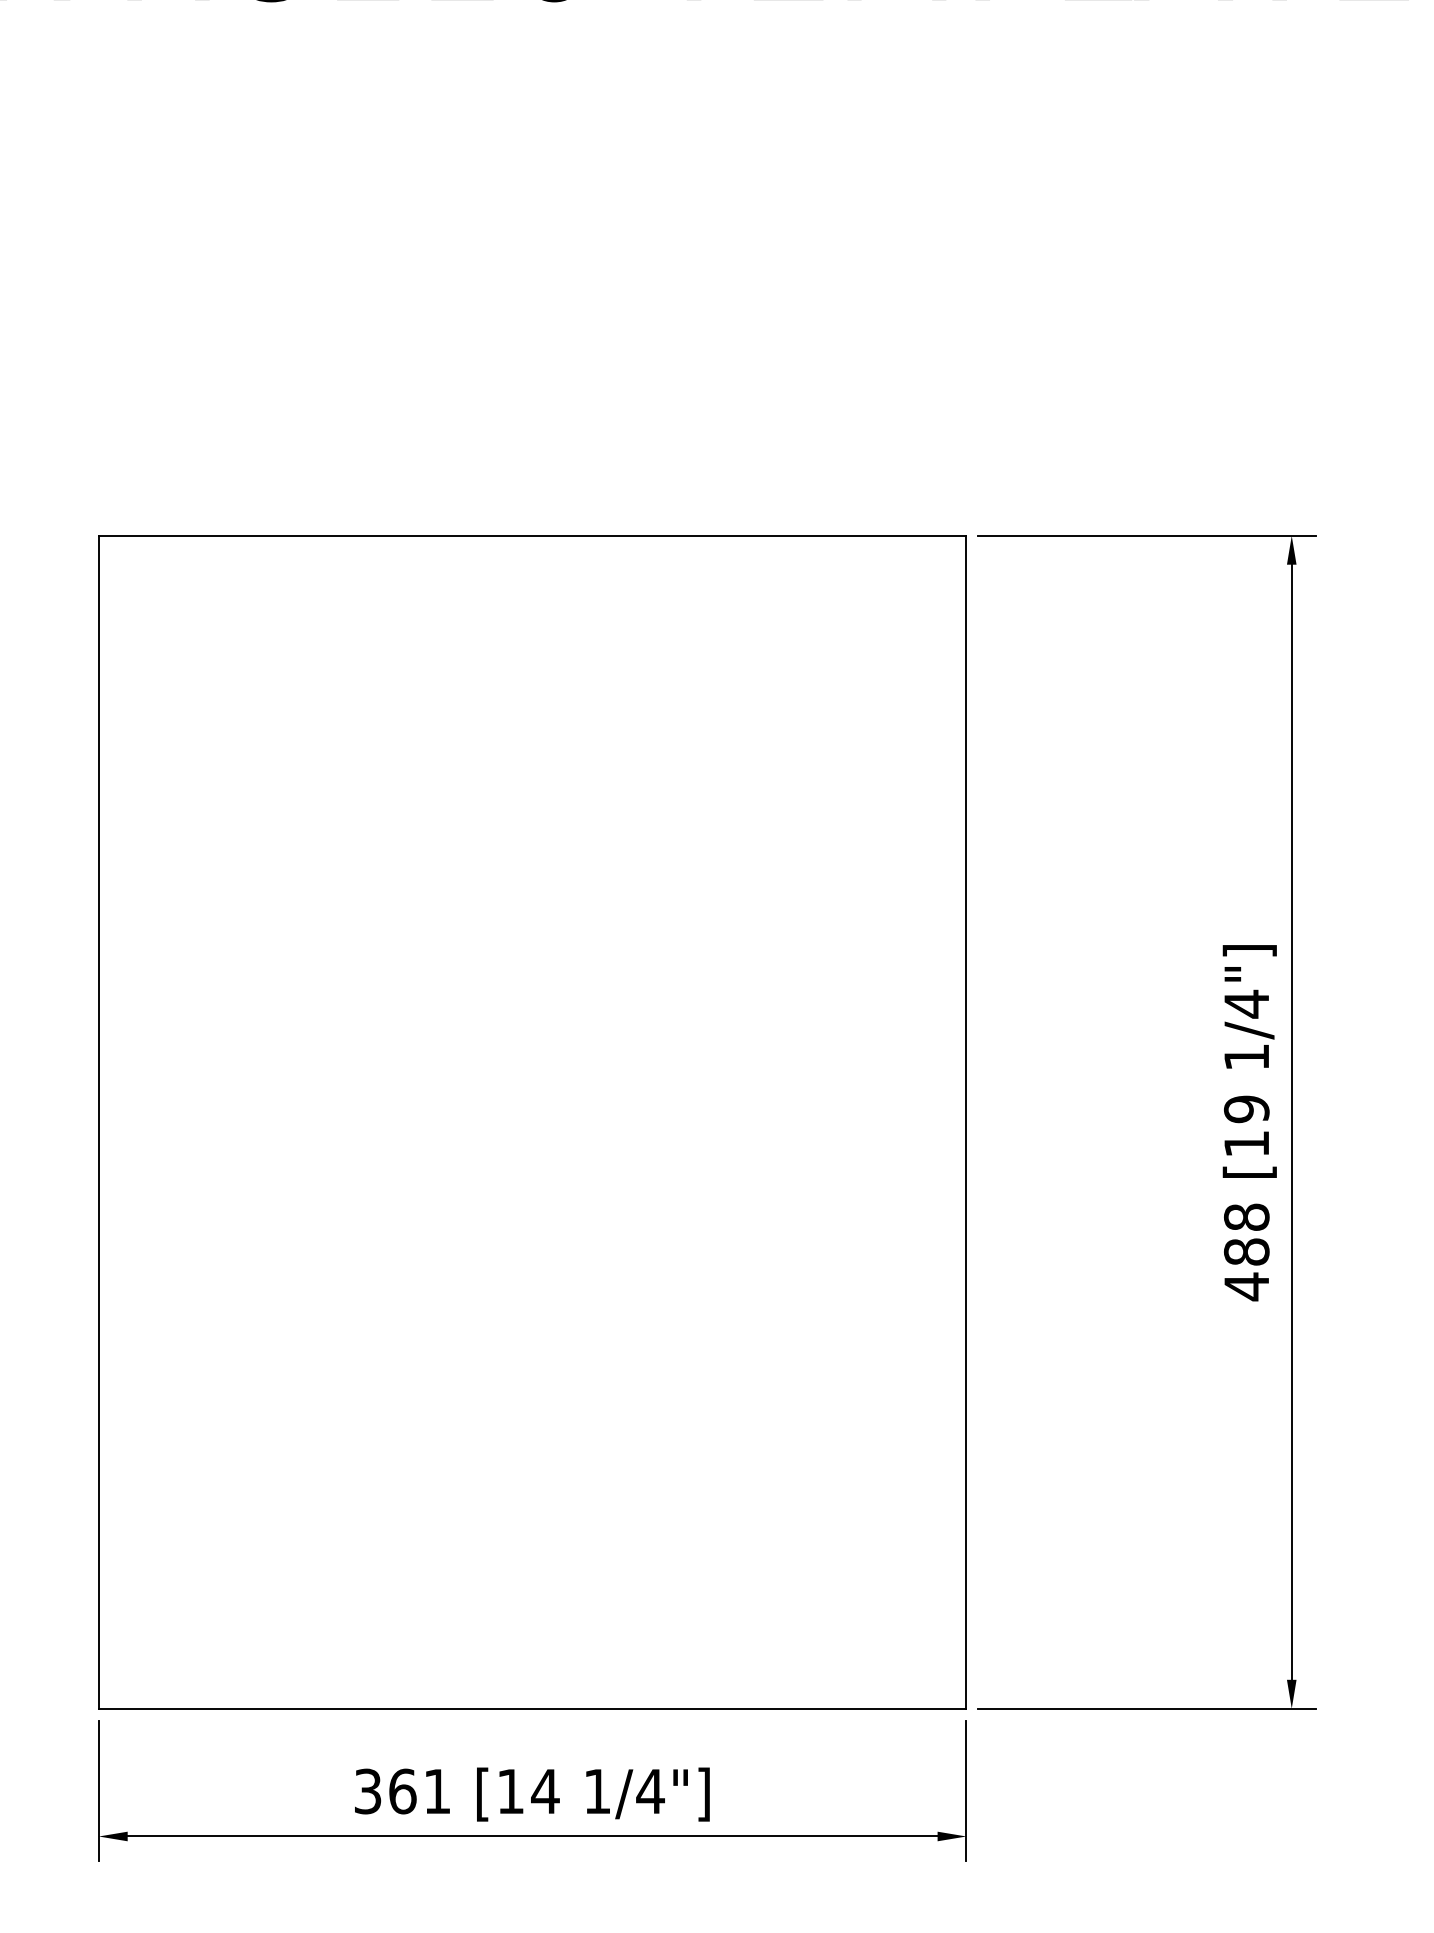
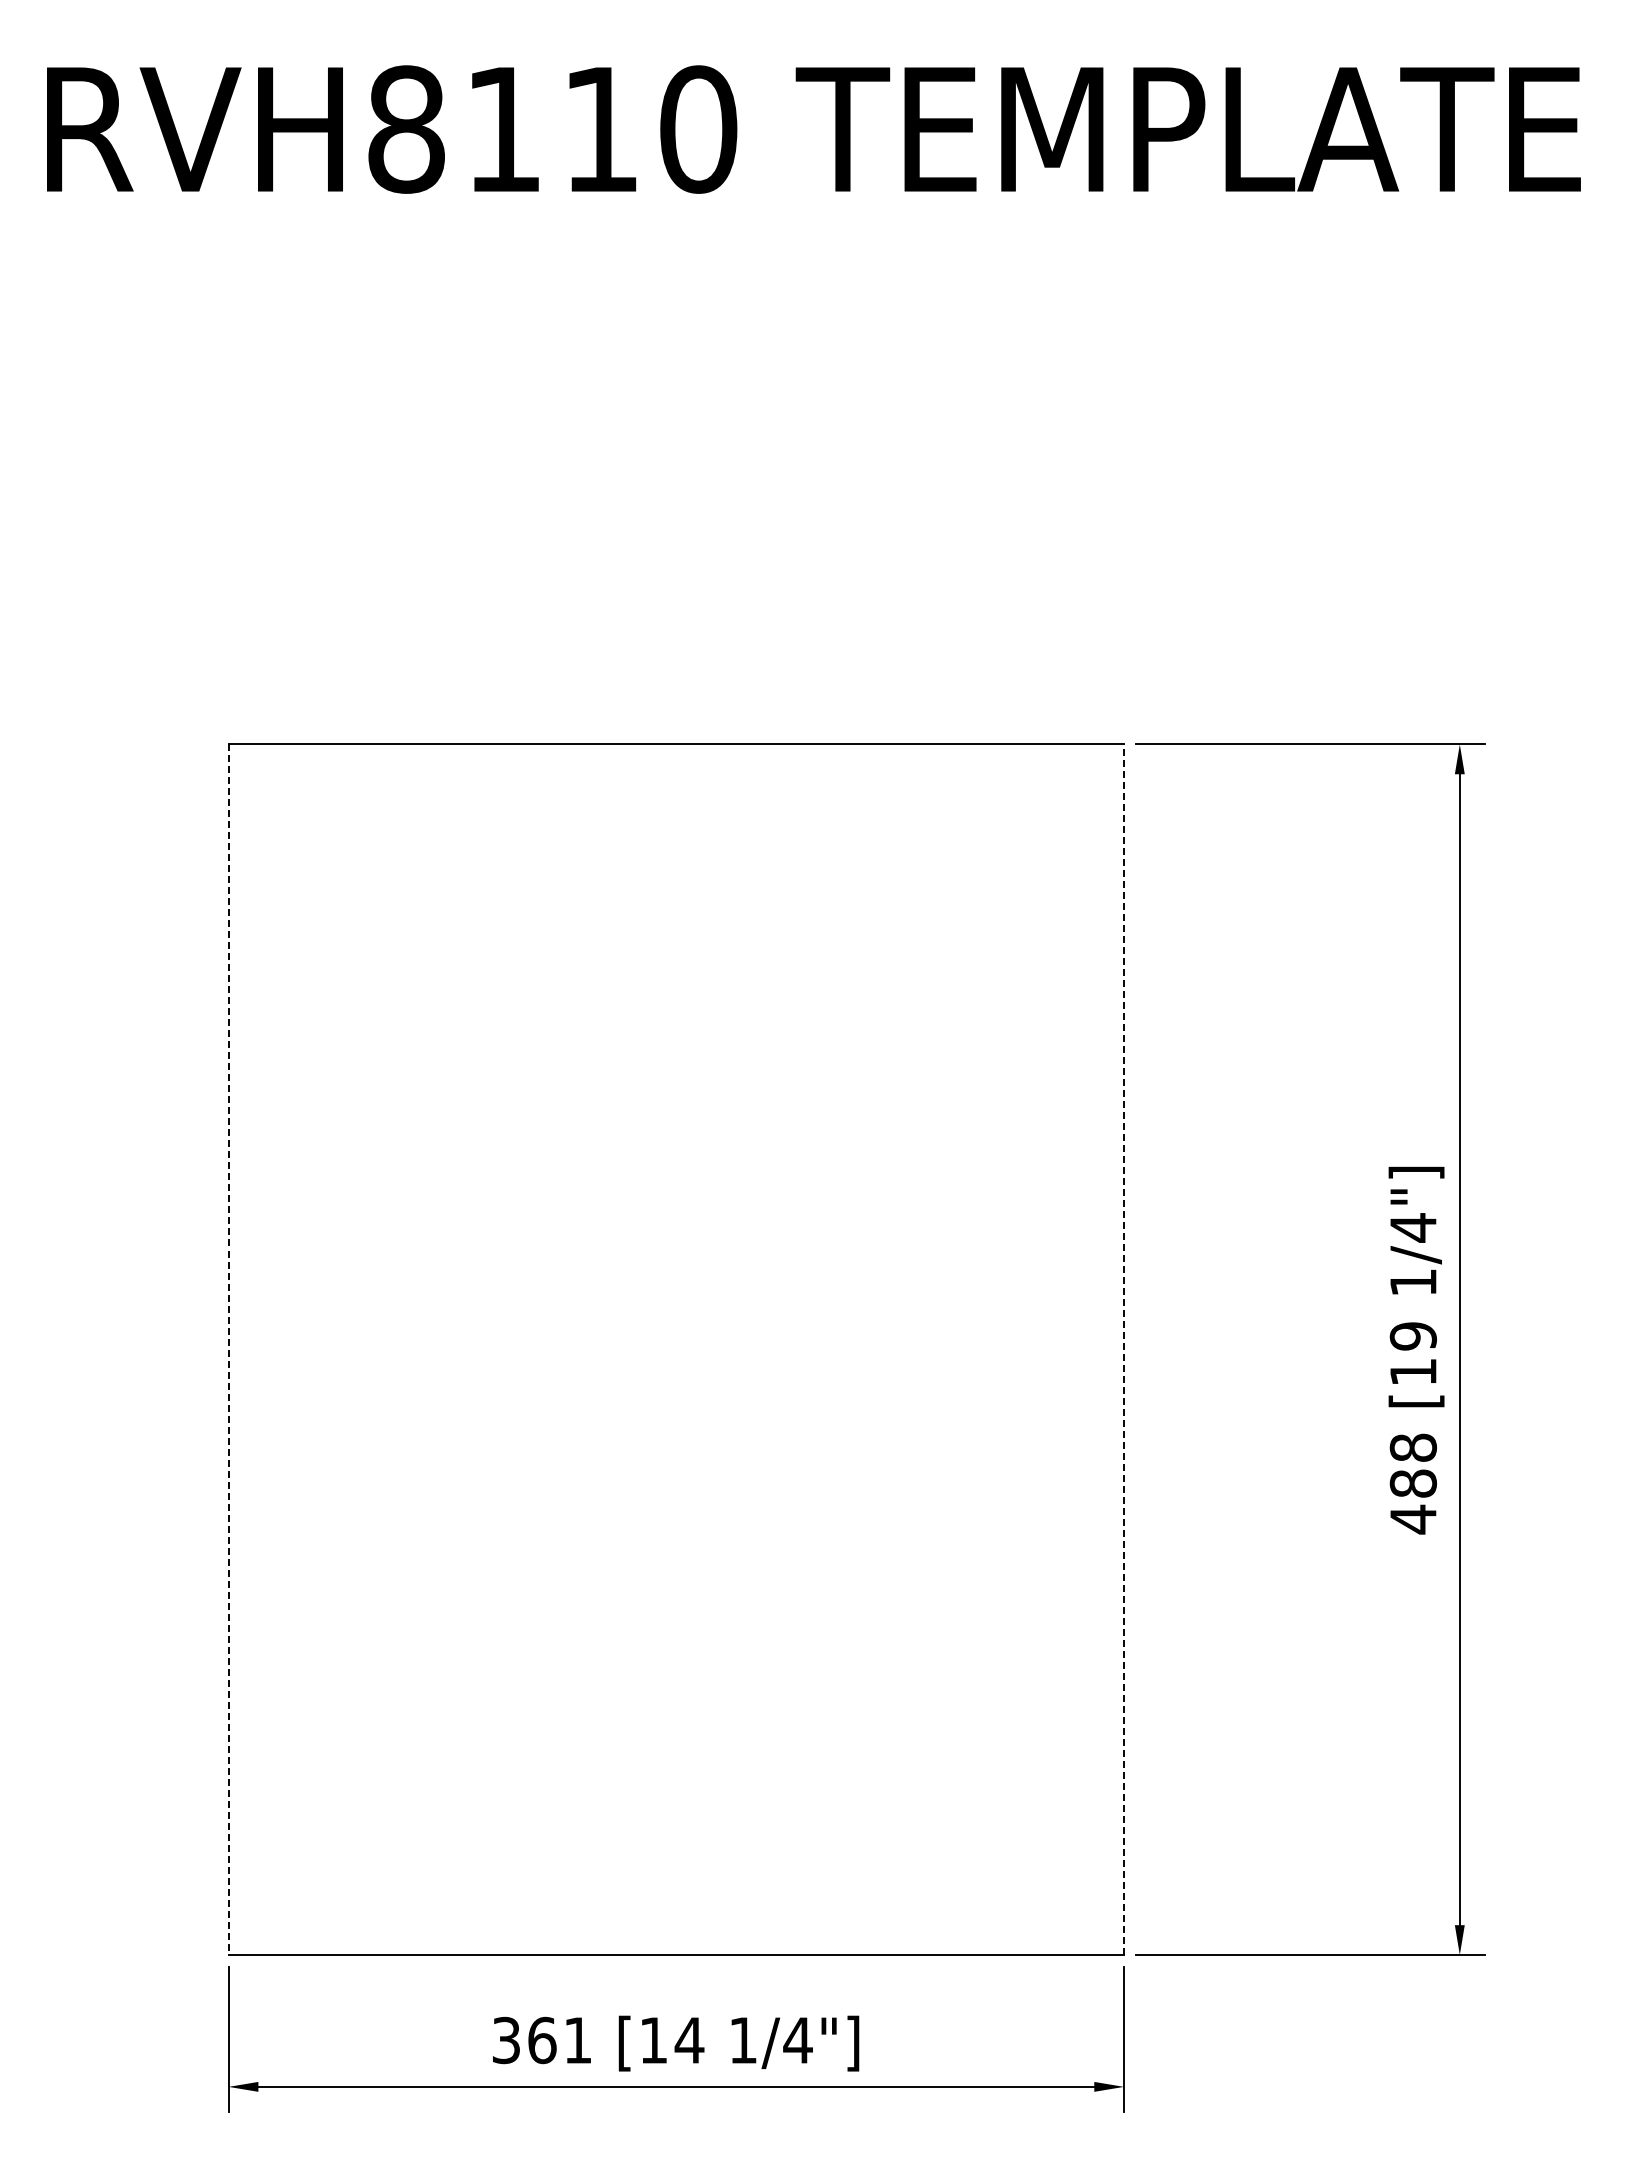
line: (966, 1122) -> (1124, 1349), solid -> dashed
line: (98, 1123) -> (228, 1350), solid -> dashed

